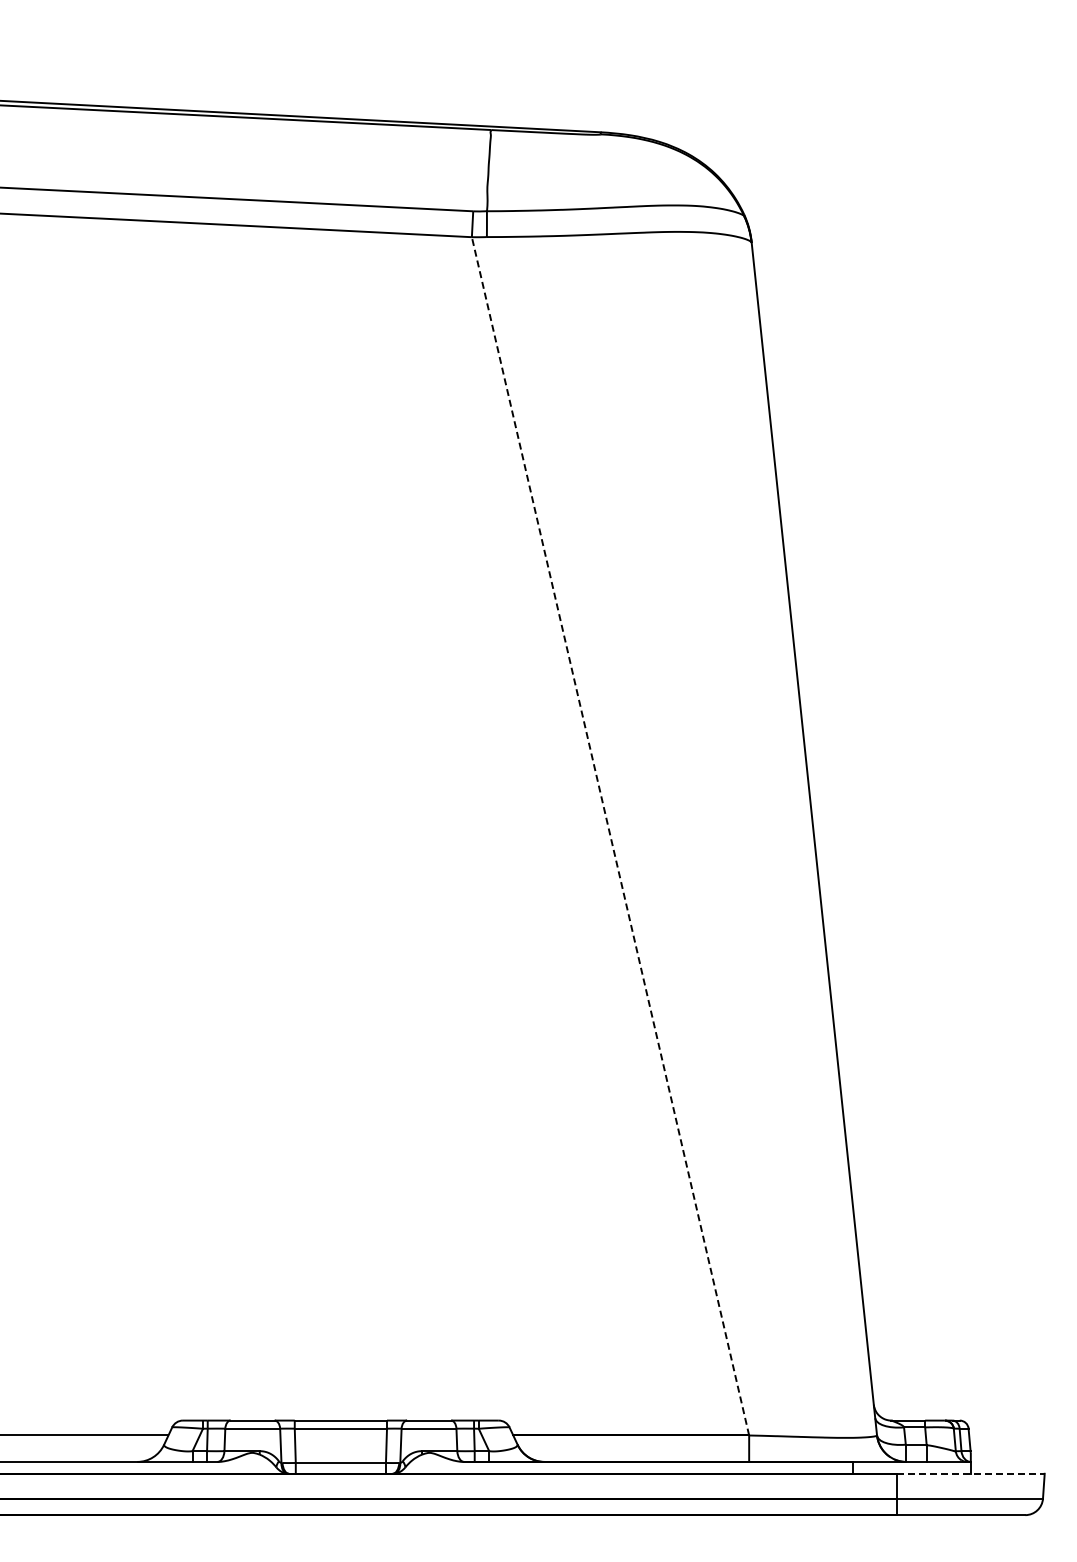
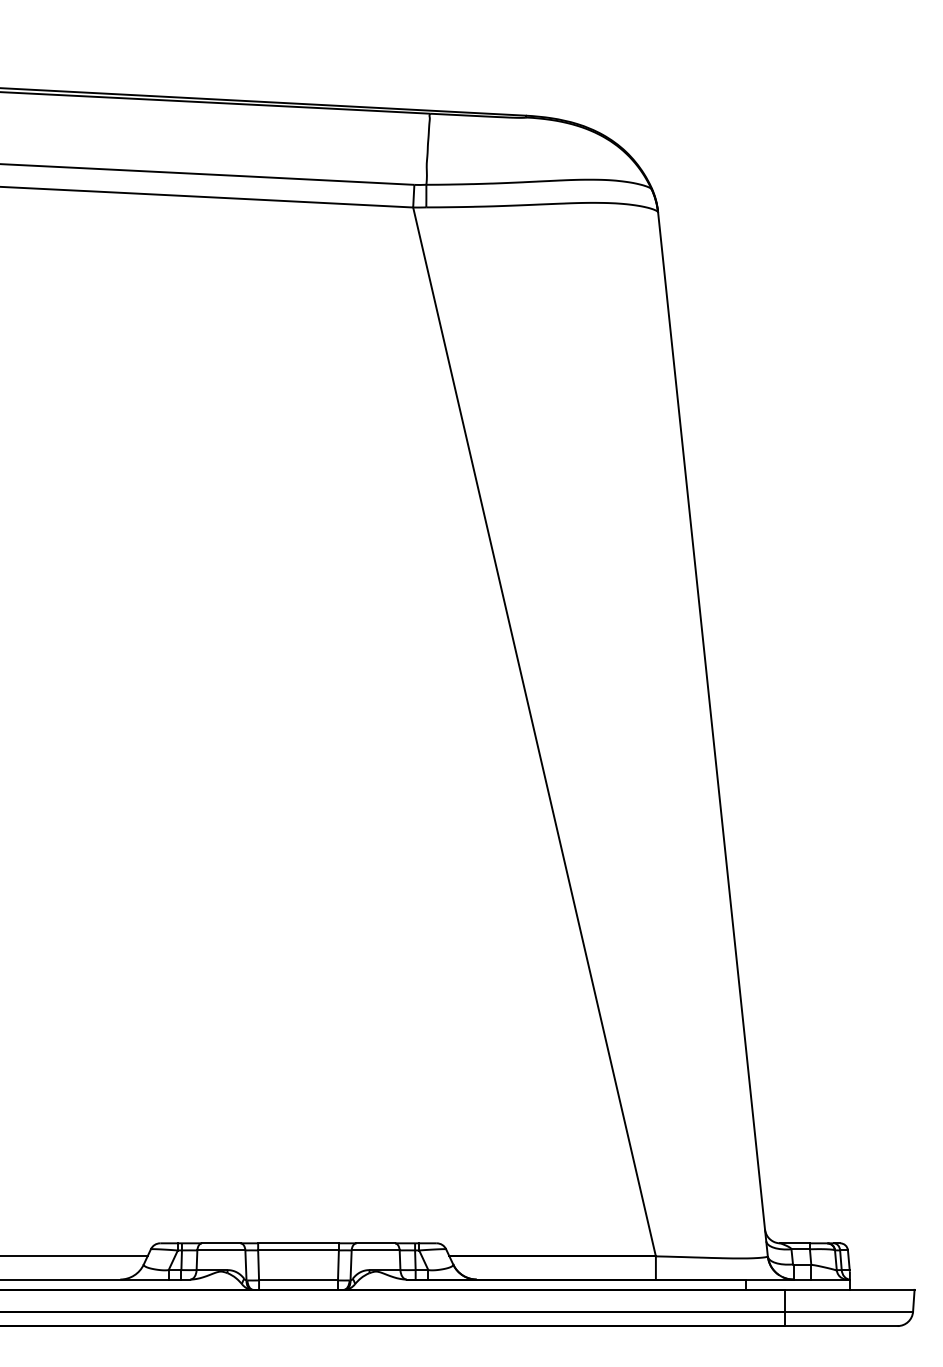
line: (610, 836) -> (534, 732), dashed -> solid
line: (970, 1473) -> (849, 1289), dashed -> solid

